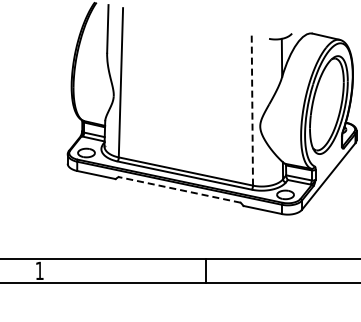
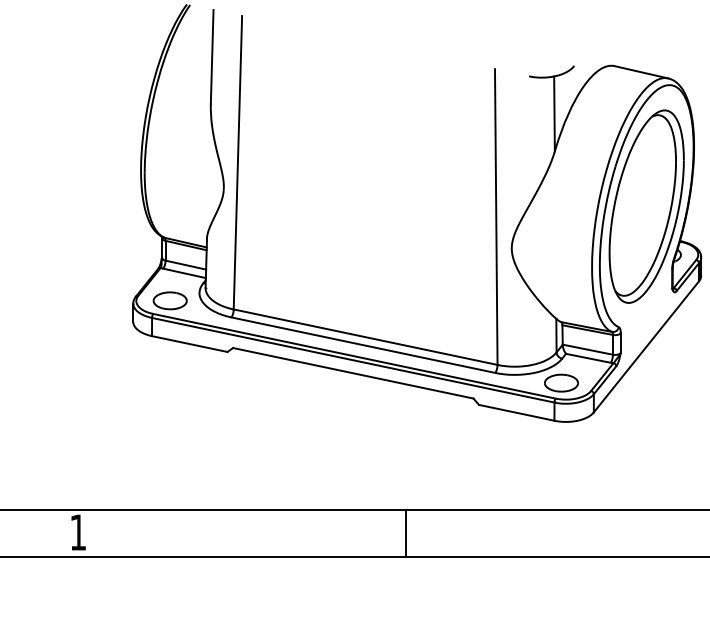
line: (252, 109) -> (496, 215), dashed -> solid
line: (179, 189) -> (353, 372), dashed -> solid

